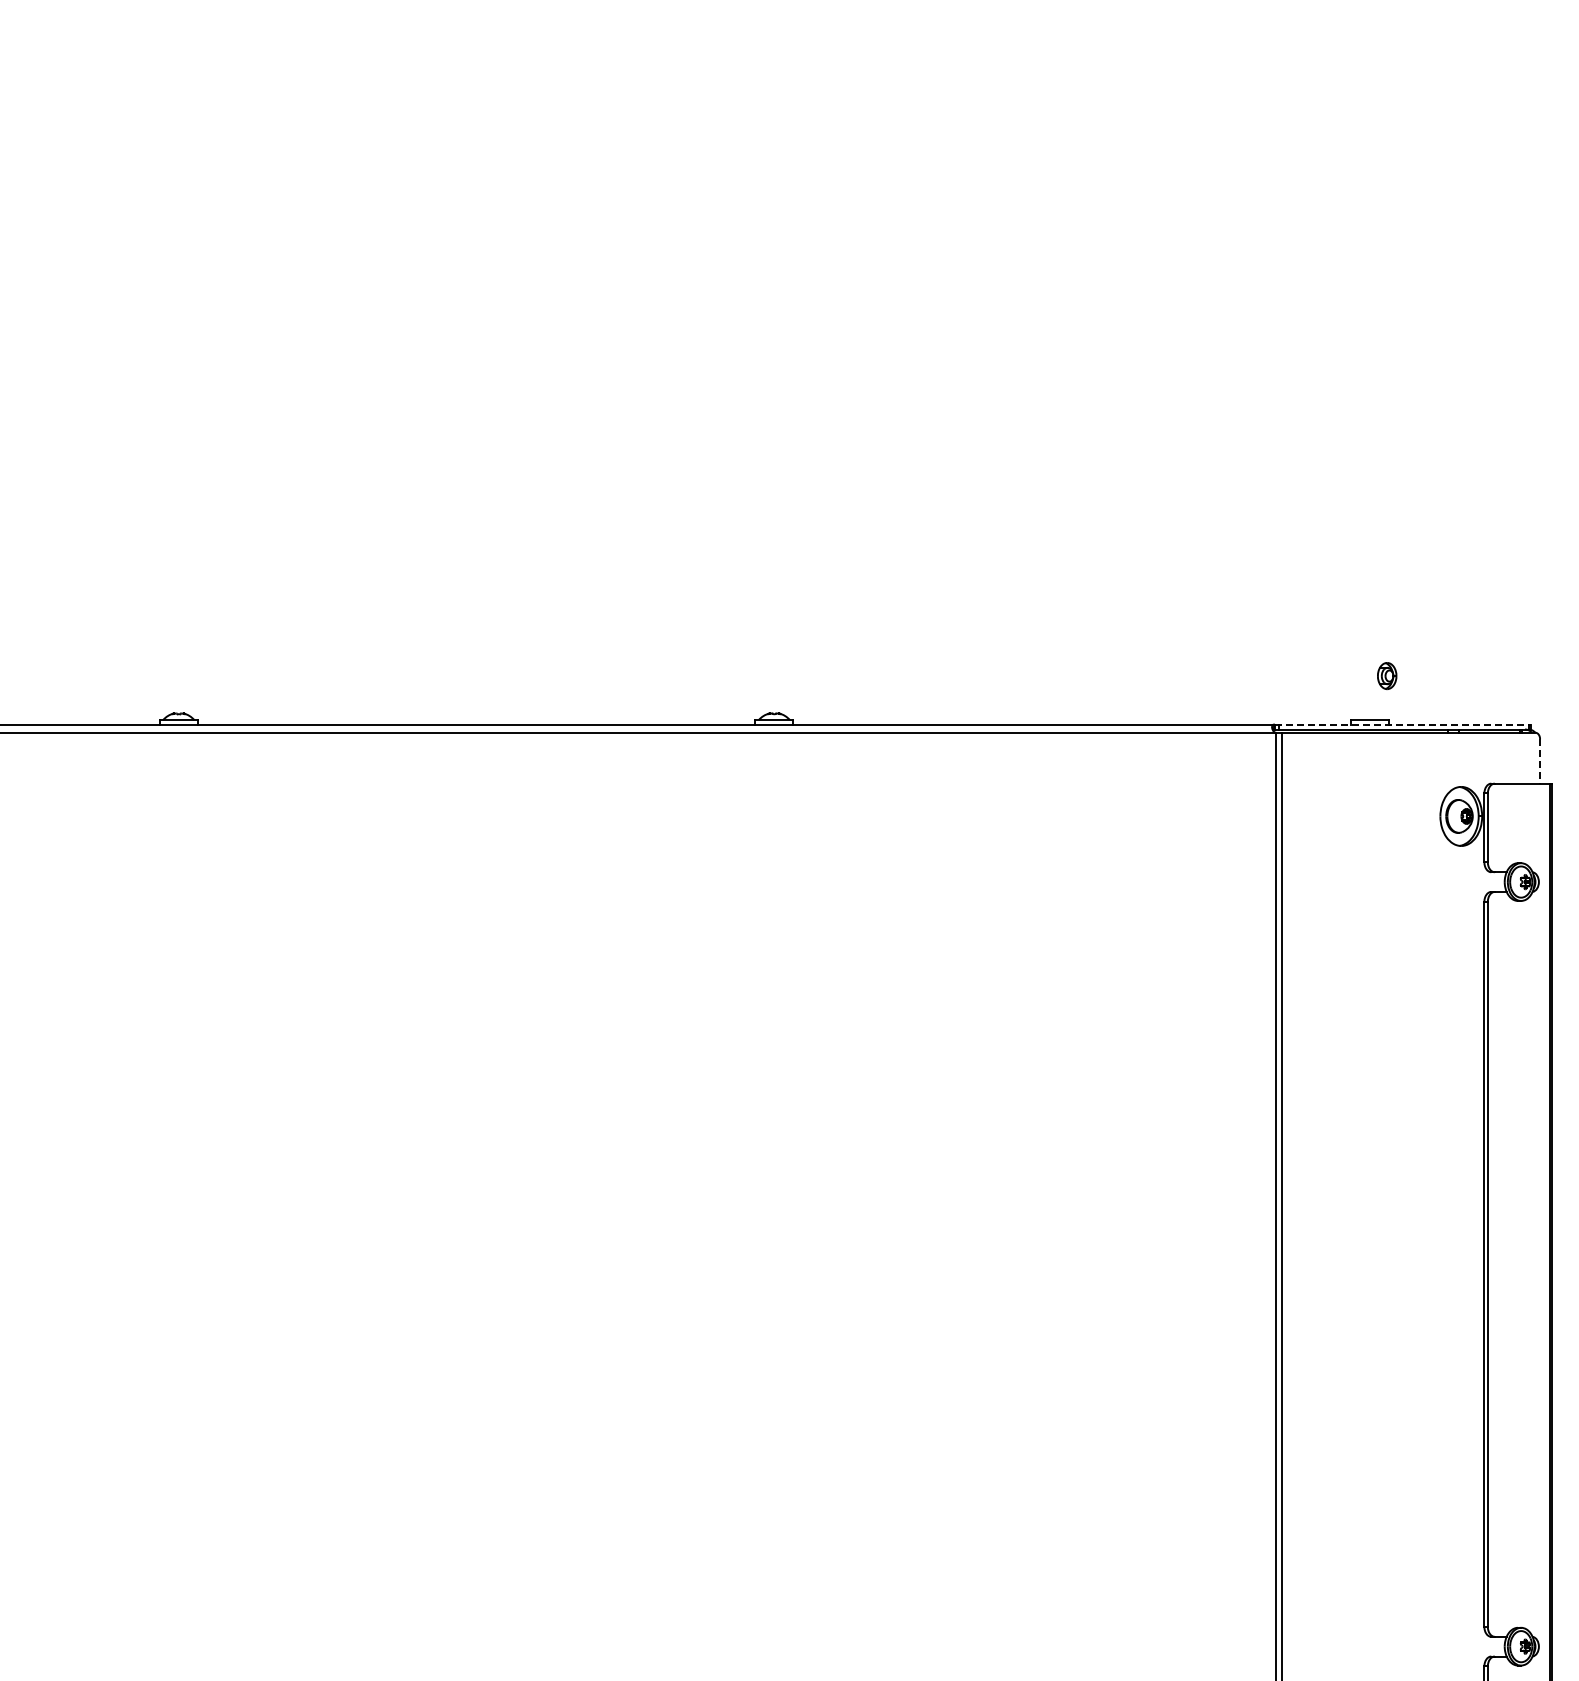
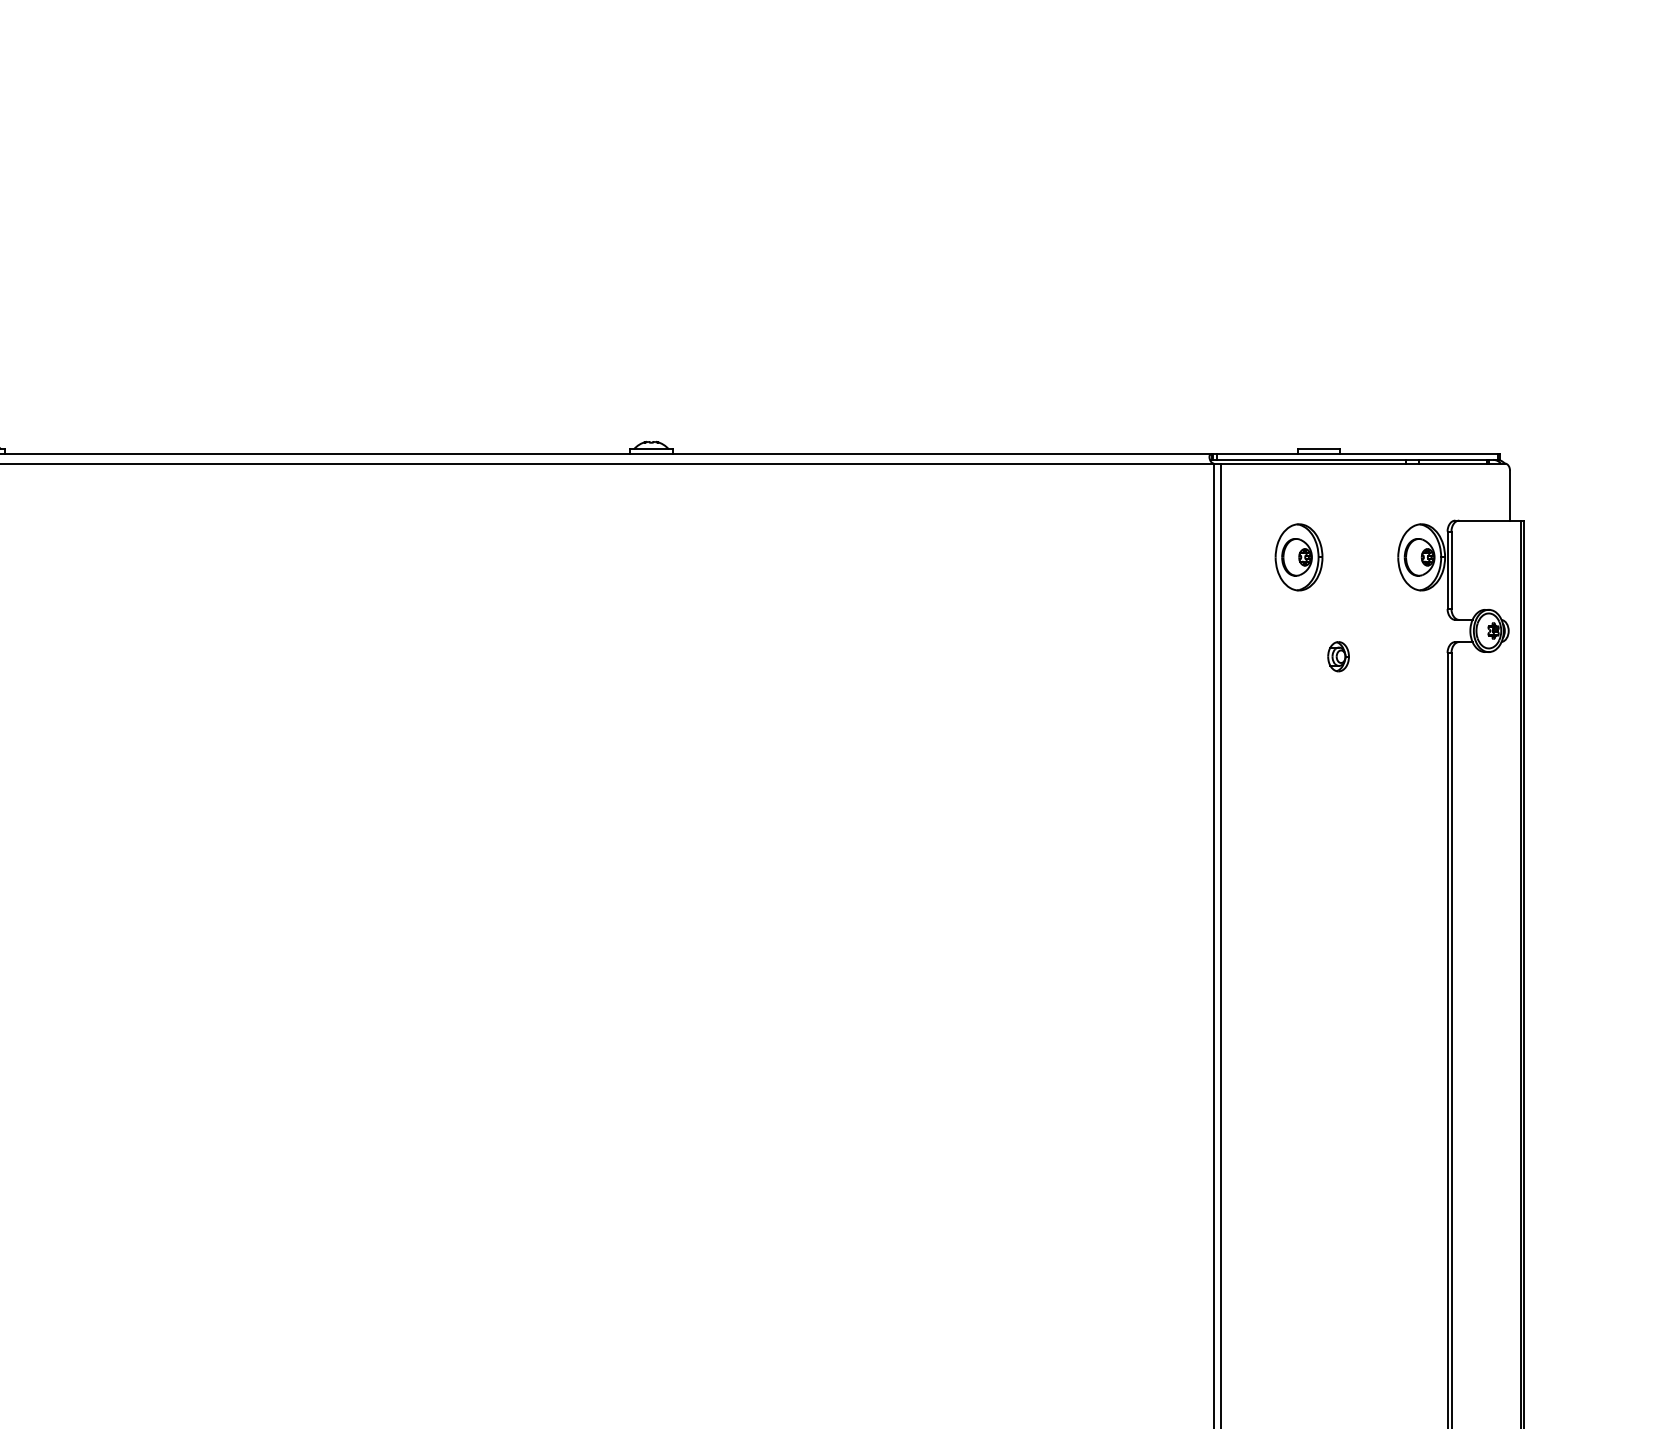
part: (1387, 676) -> (1338, 657), moved
line: (1403, 724) -> (1356, 454), dashed -> solid
line: (1540, 761) -> (1510, 495), dashed -> solid
part: (1351, 816) -> (1298, 557), added

